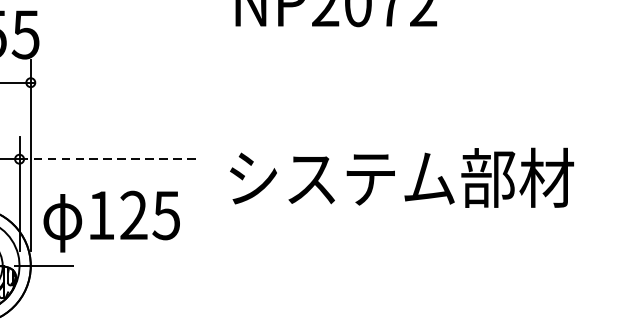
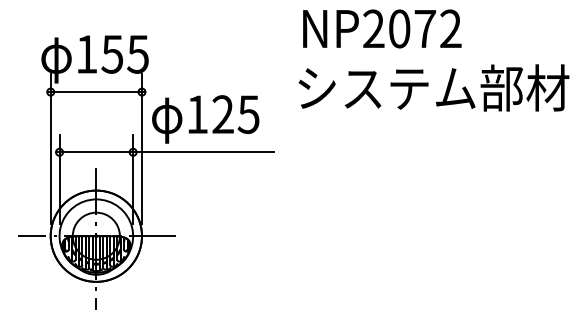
line: (108, 159) -> (203, 152), dashed -> solid
text: (401, 177) -> (433, 87), moved
text: (111, 221) -> (205, 119), moved

